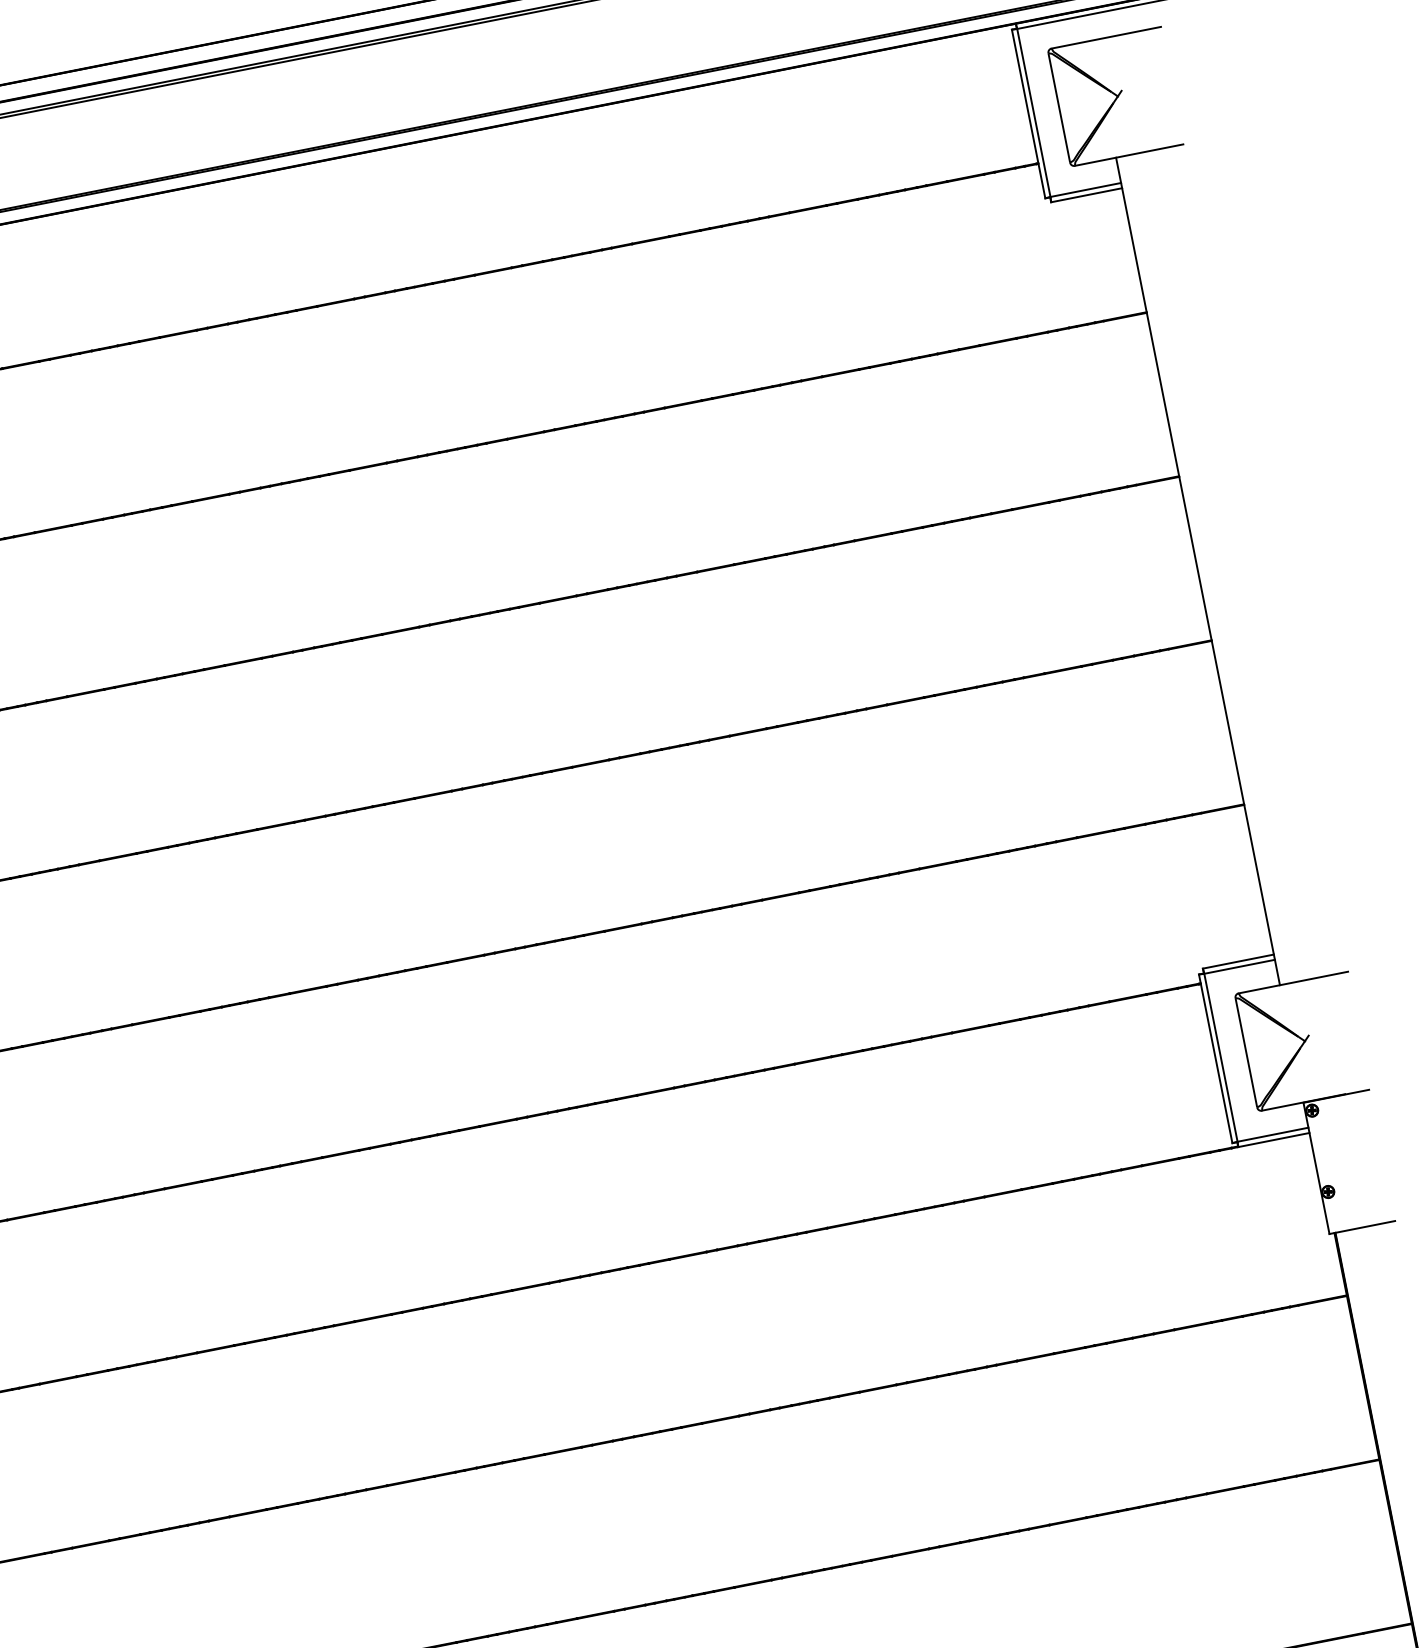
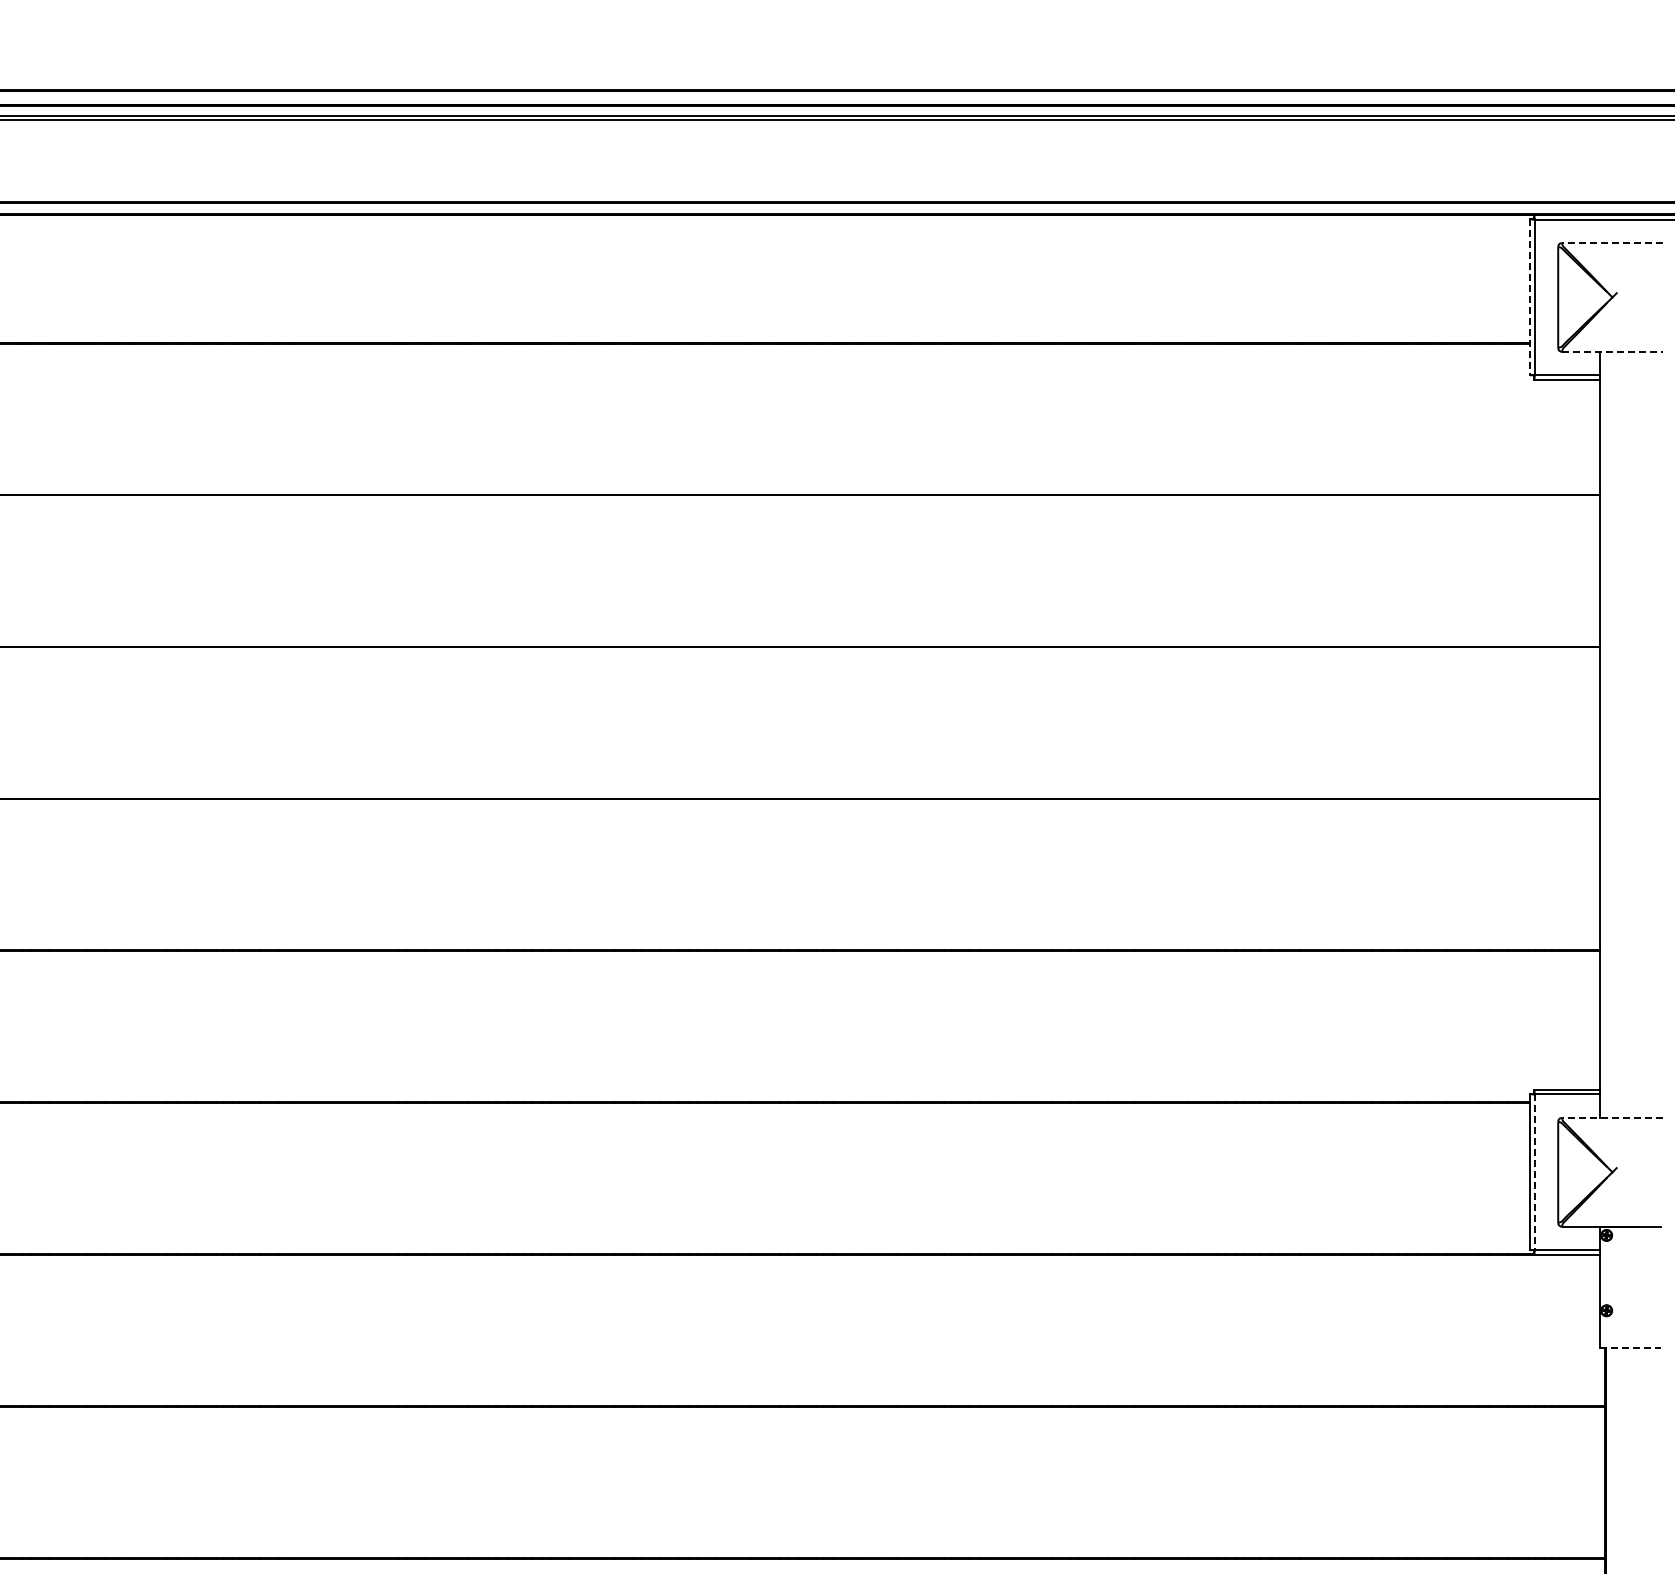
line: (1106, 38) -> (1612, 243), solid -> dashed
line: (1028, 114) -> (1529, 297), solid -> dashed
line: (1129, 154) -> (1612, 351), solid -> dashed
line: (1293, 983) -> (1612, 1118), solid -> dashed
line: (1220, 1058) -> (1534, 1172), solid -> dashed
line: (1363, 1227) -> (1631, 1348), solid -> dashed

